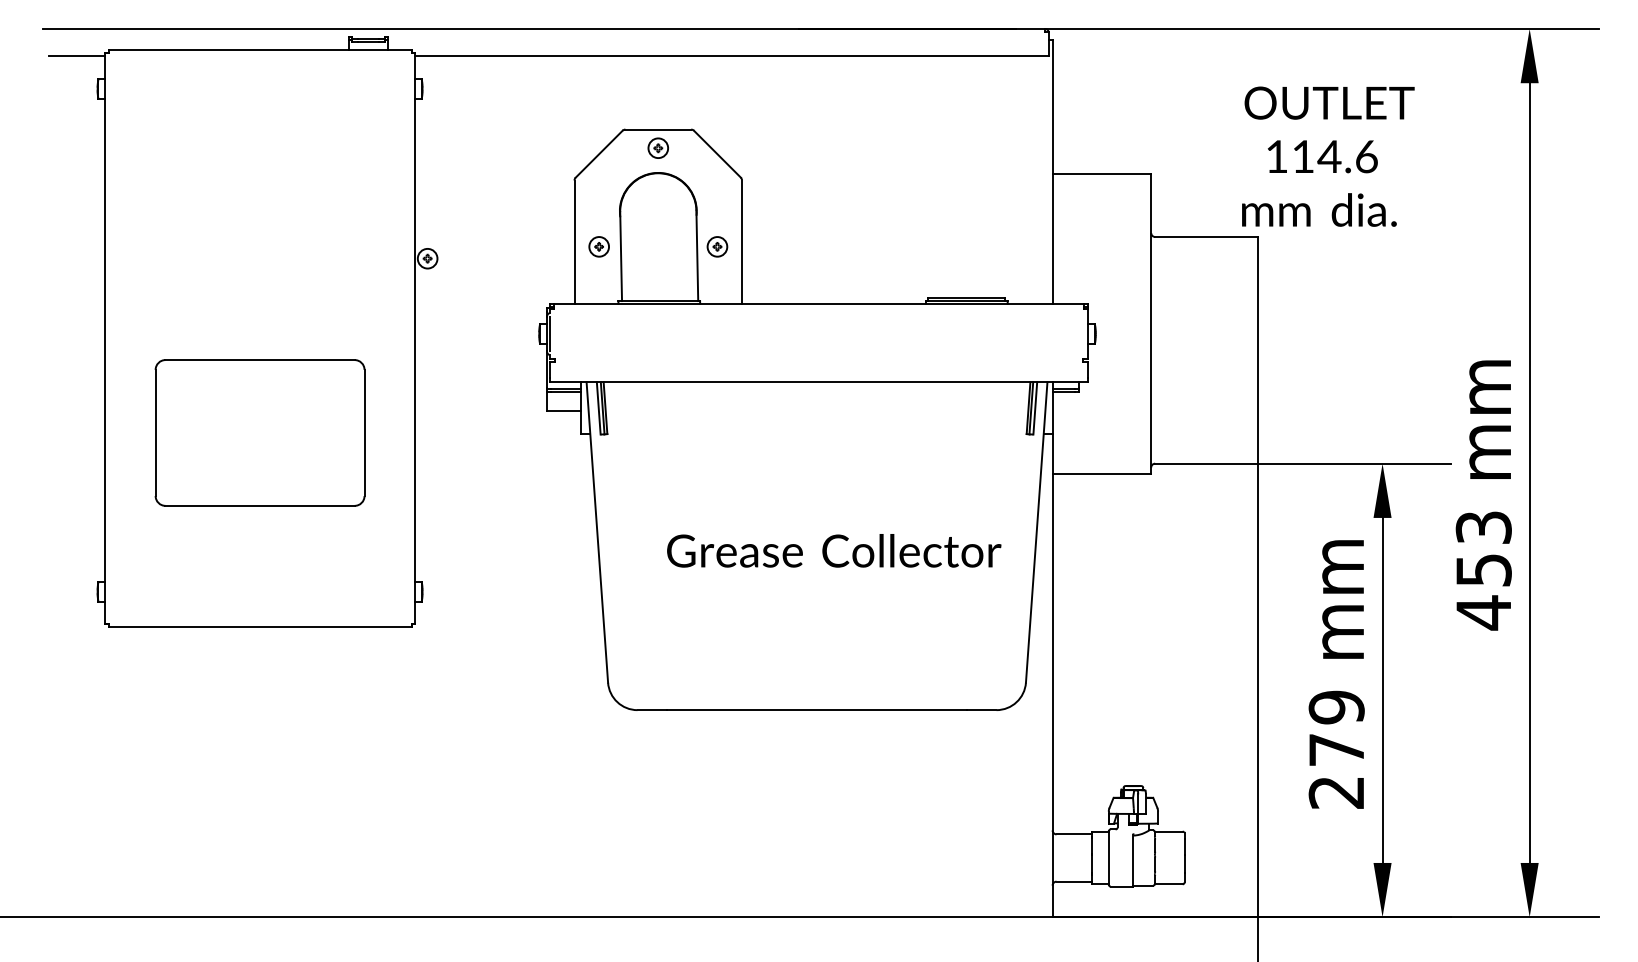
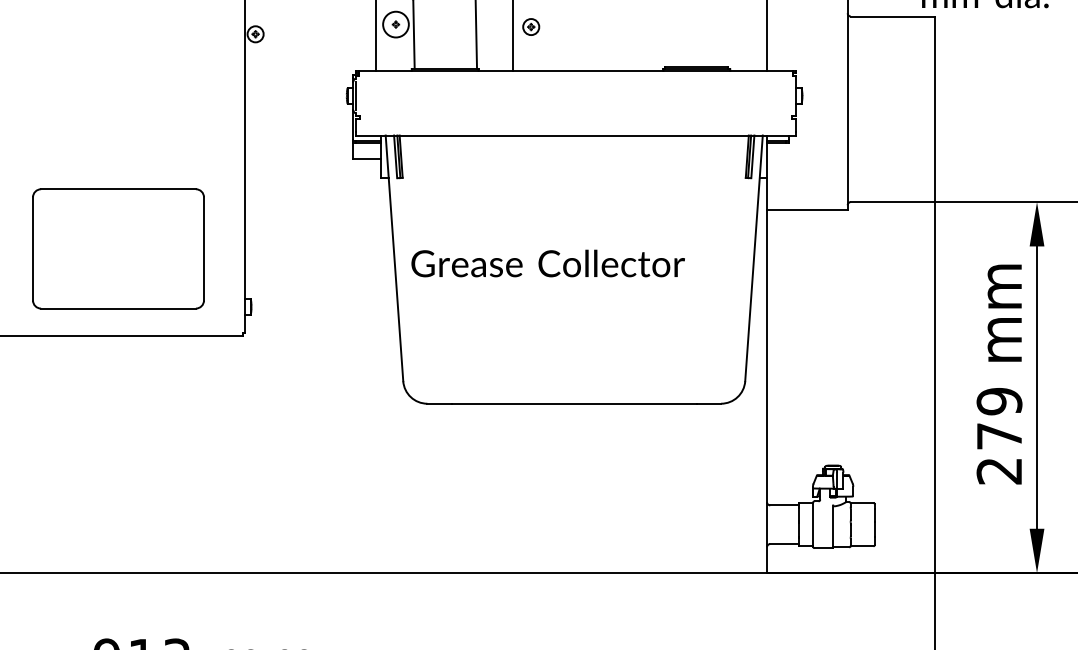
circle: (599, 246) -> (396, 24), size x1.6
part: (717, 246) -> (531, 26), moved
part: (259, 432) -> (118, 248), moved
text: (834, 550) -> (548, 263), moved

